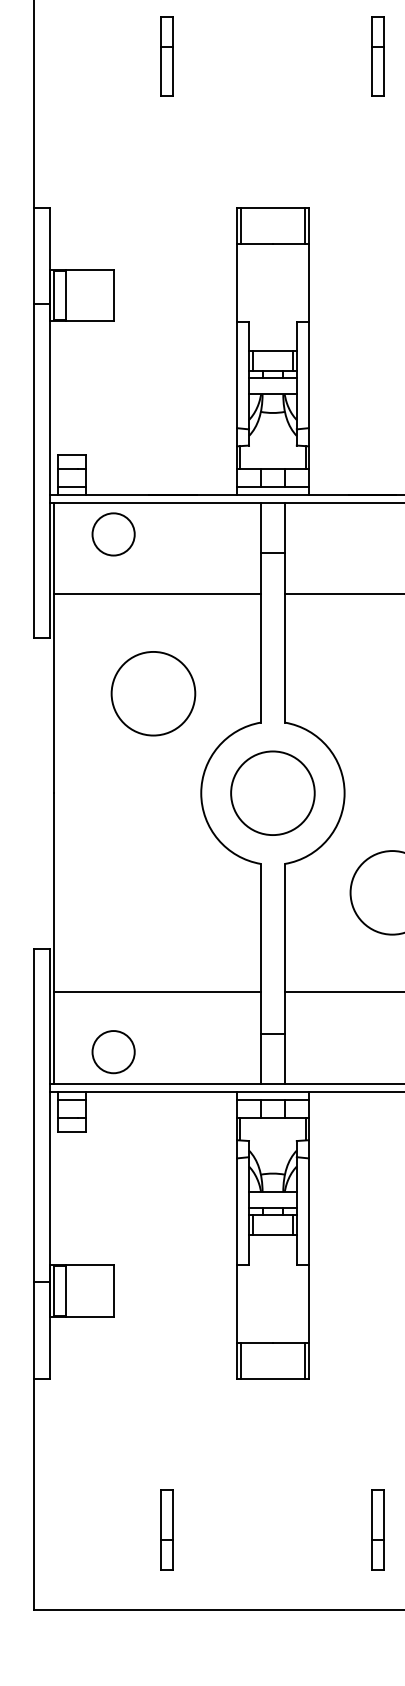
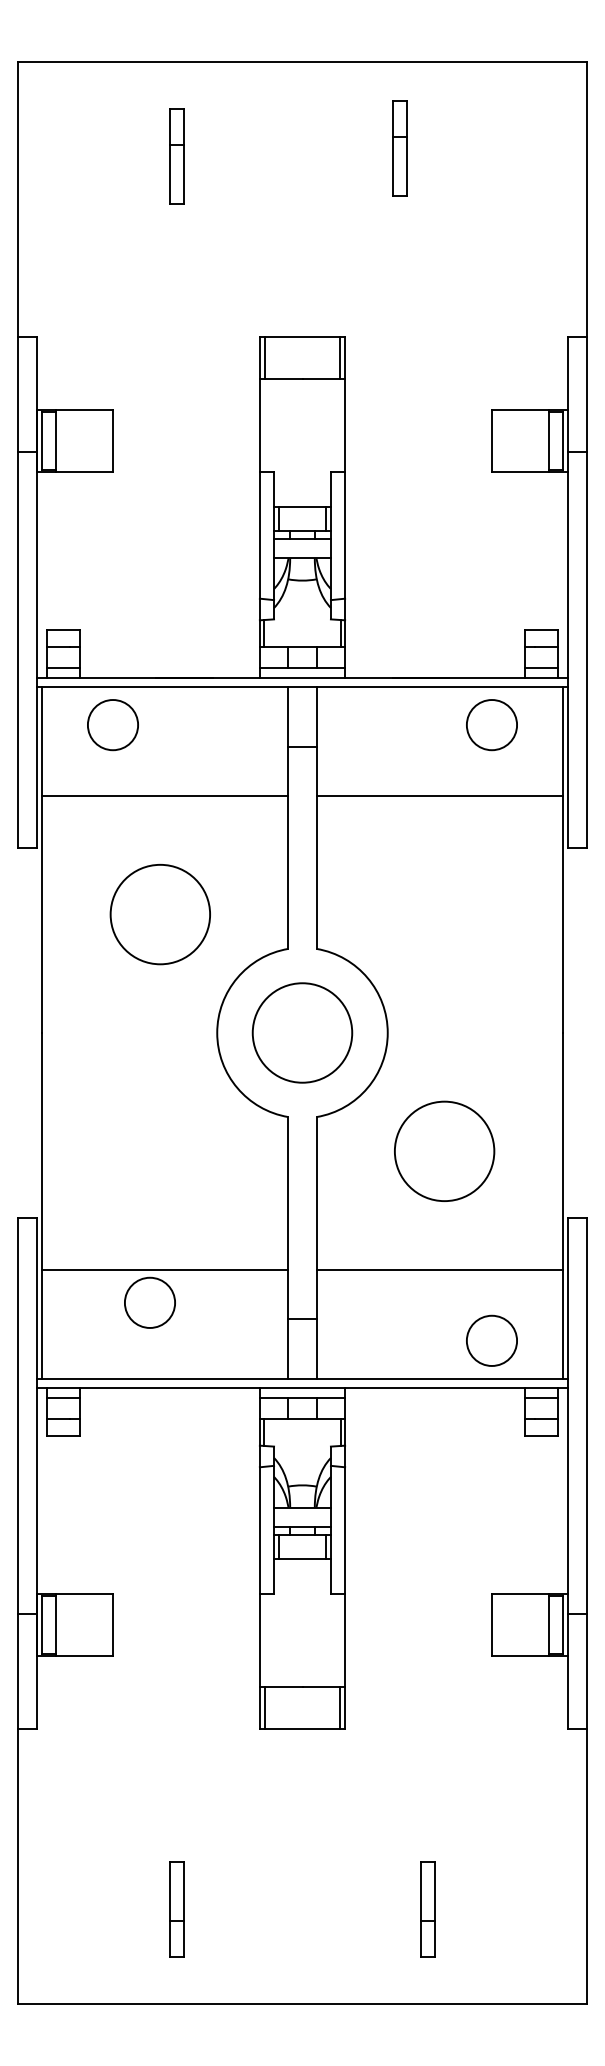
part: (378, 56) -> (399, 148), moved
circle: (113, 1051) -> (149, 1302), moved

